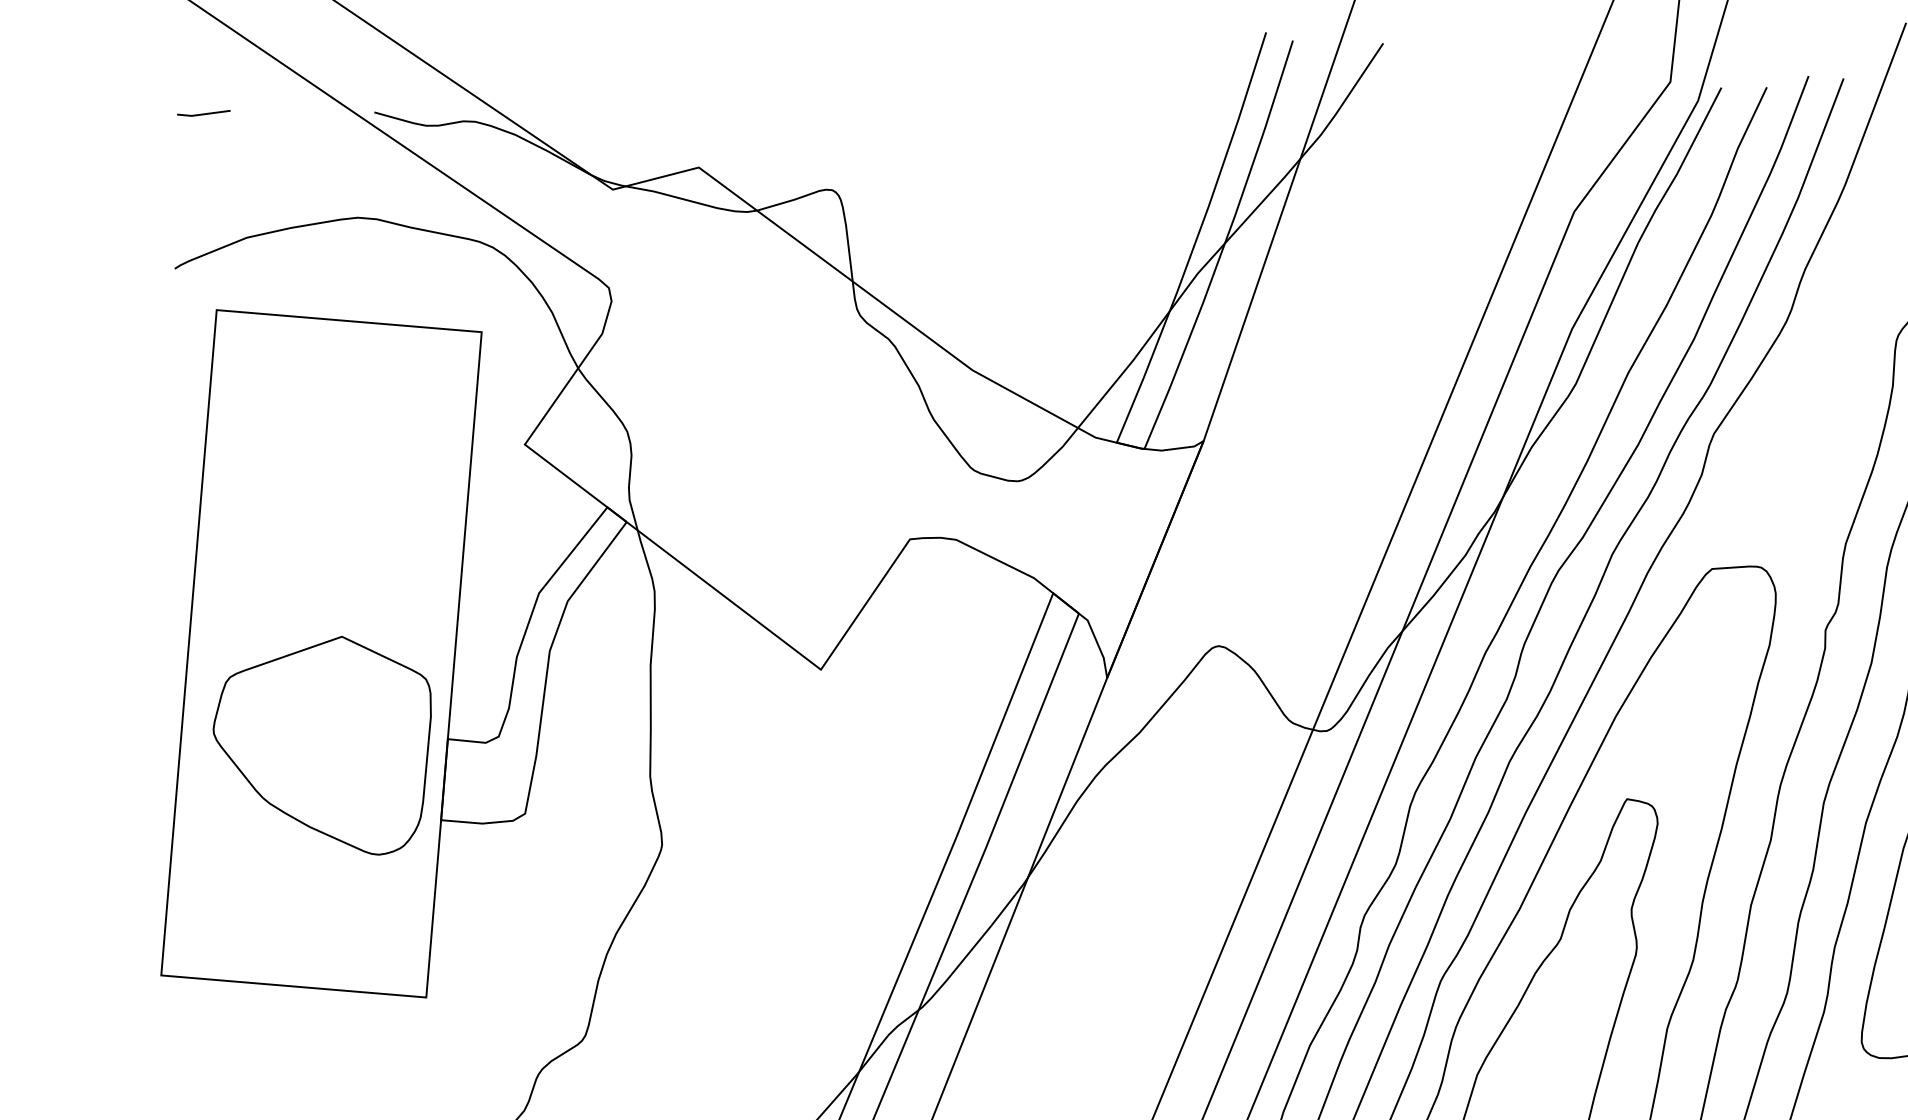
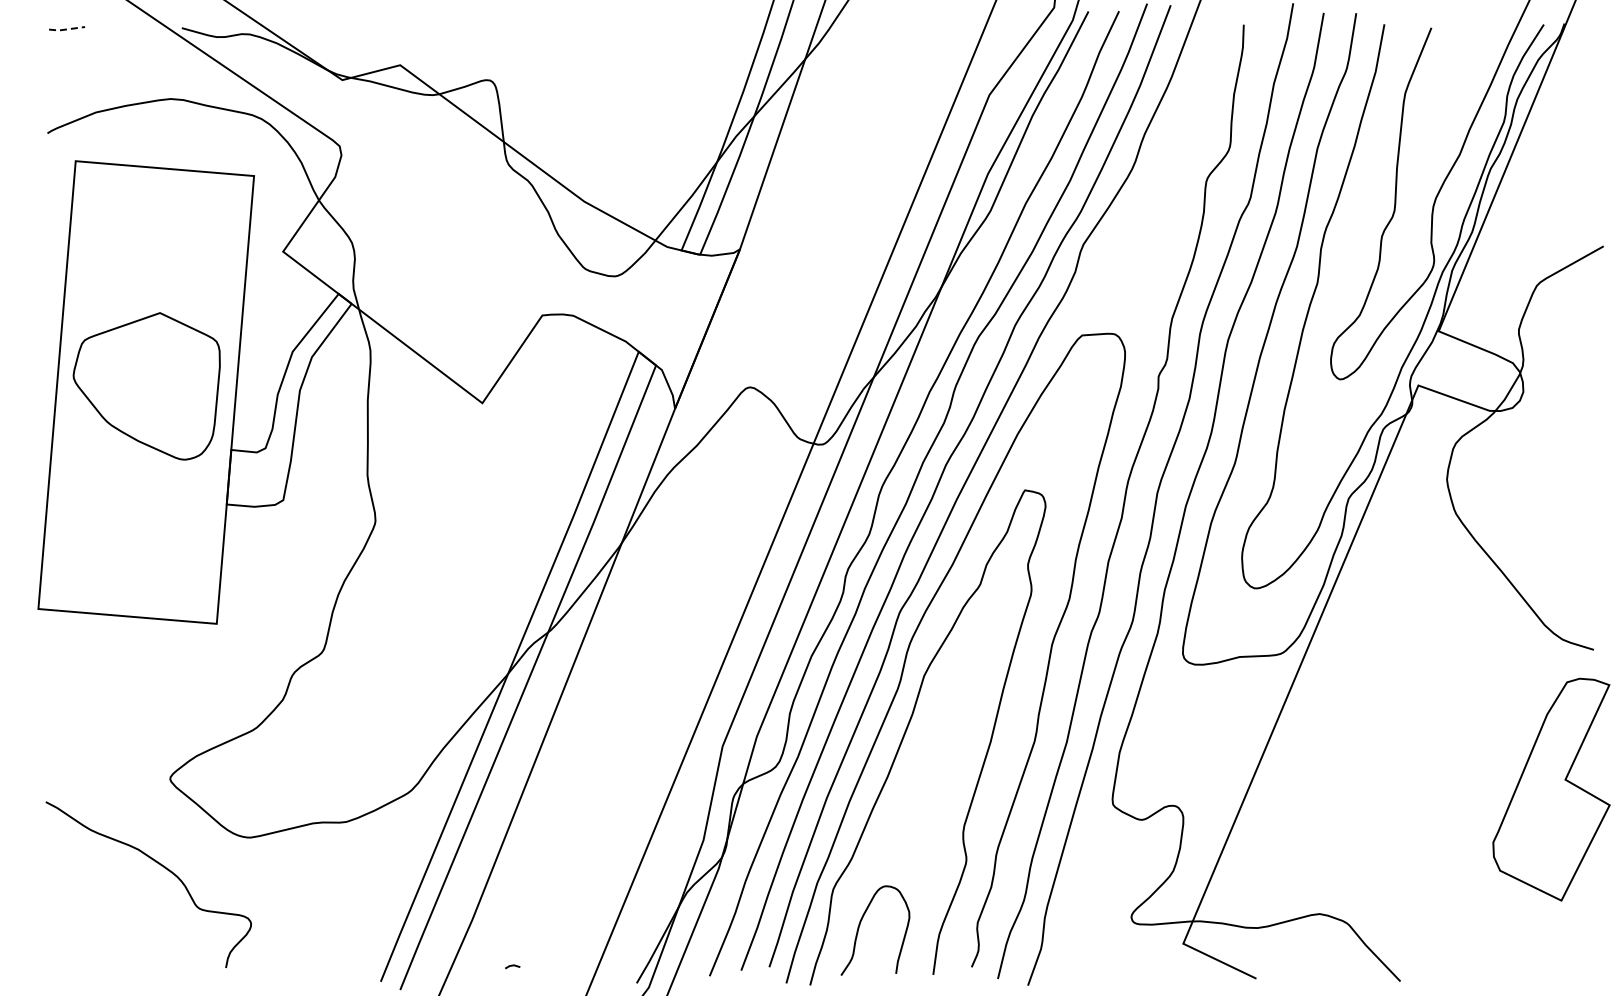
line: (203, 114) -> (66, 29), solid -> dashed
part: (321, 745) -> (146, 386), moved

